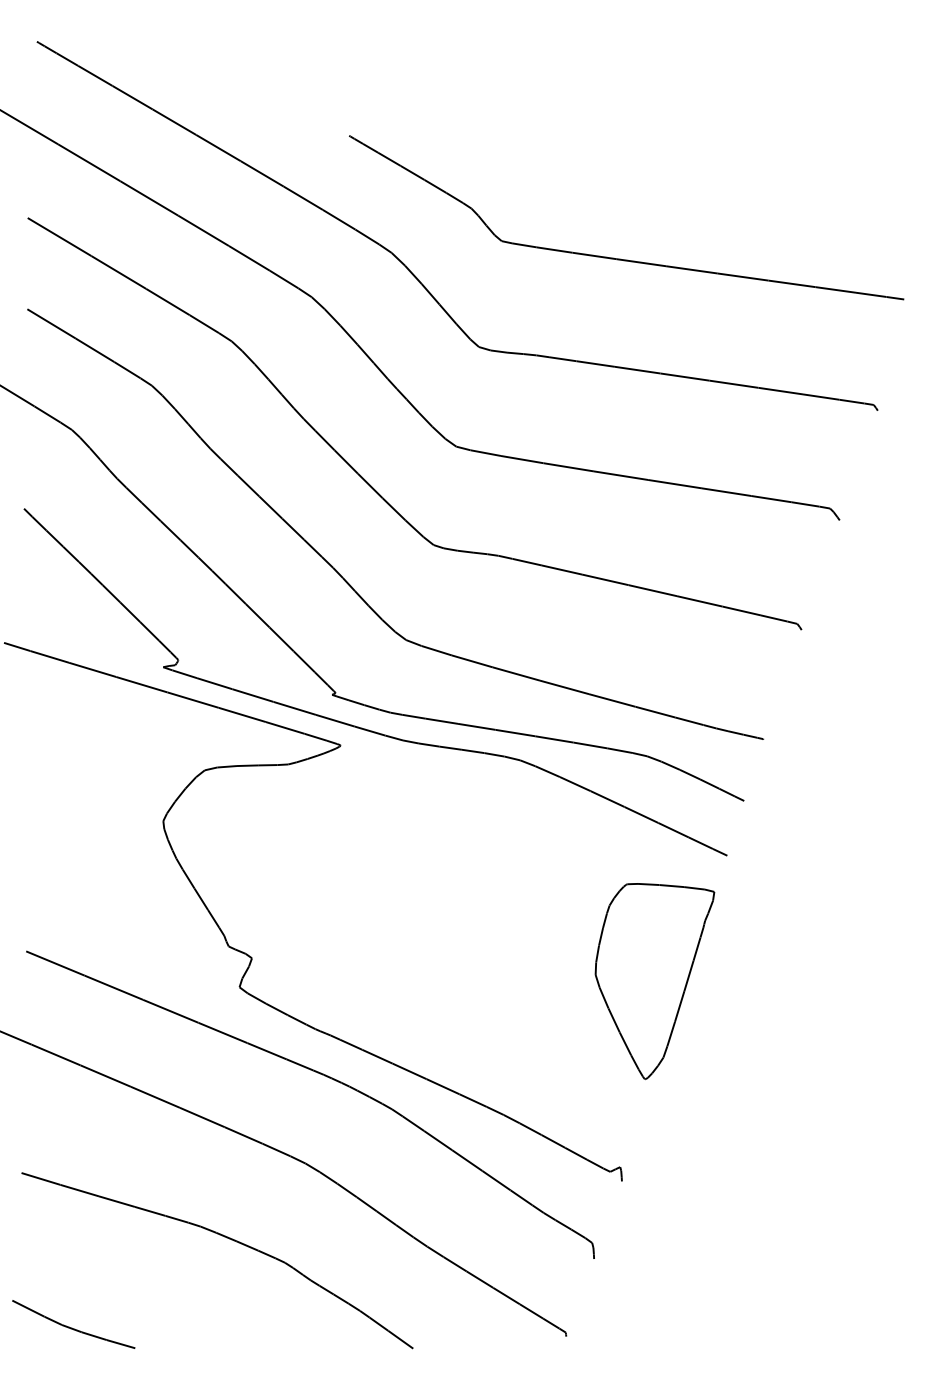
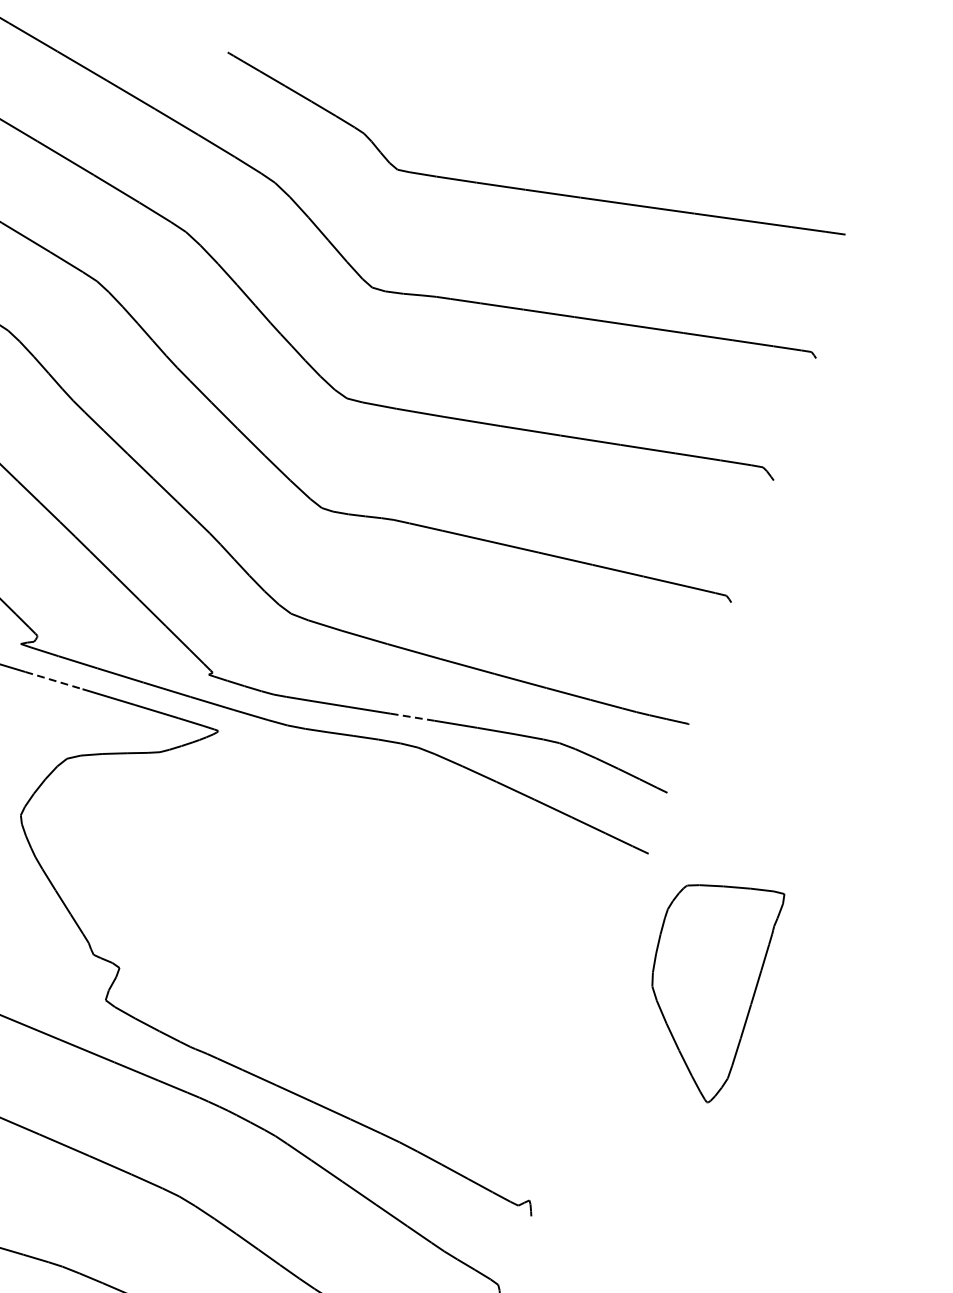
line: (193, 700) -> (54, 681), solid -> dashed
line: (515, 733) -> (412, 717), solid -> dashed
part: (654, 981) -> (717, 993), moved

